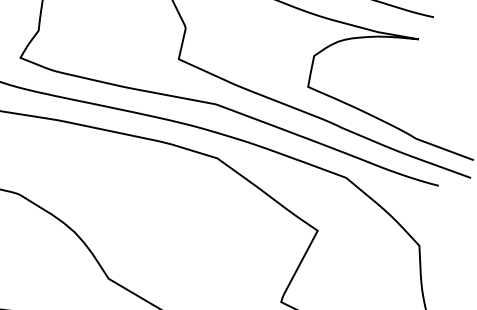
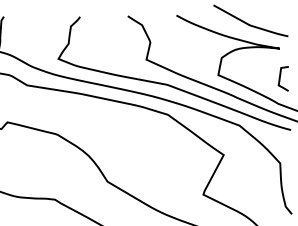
curve: (419, 93) -> (280, 78), added

